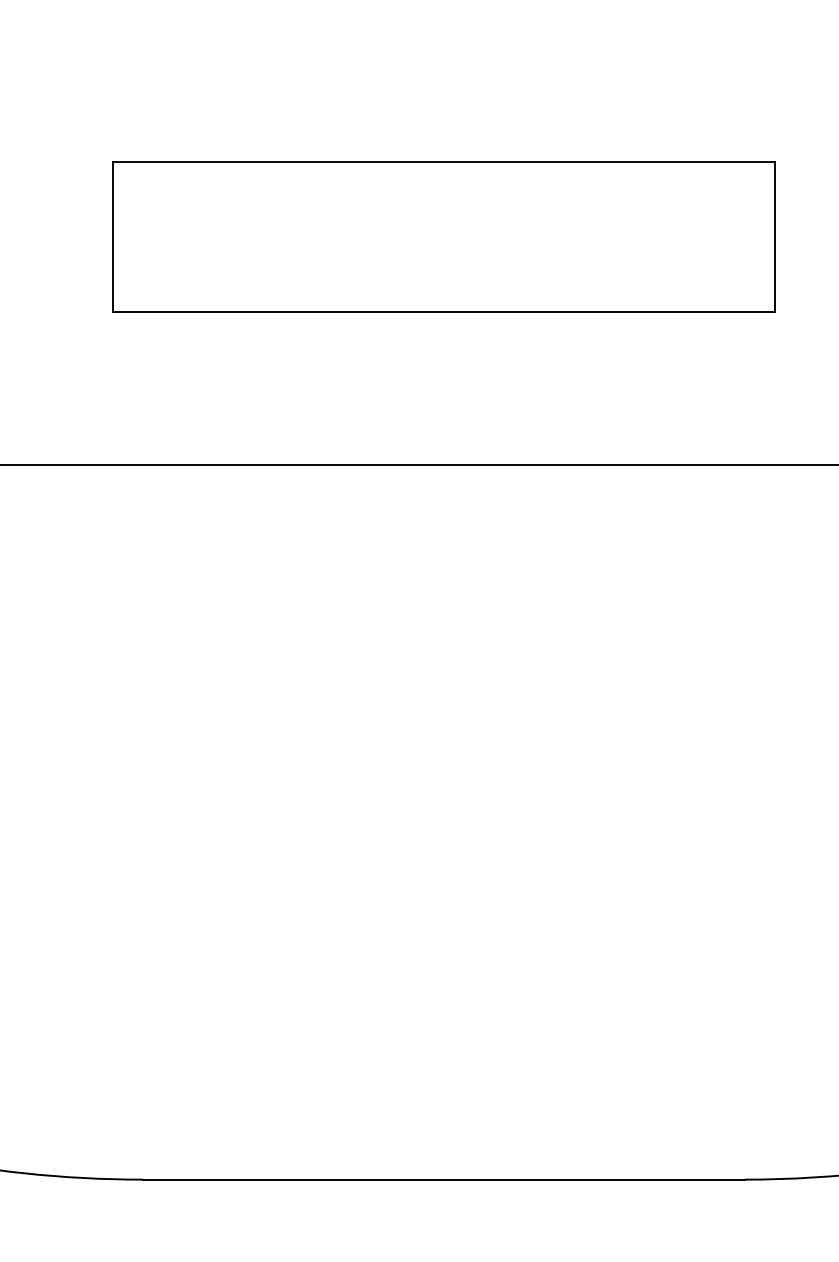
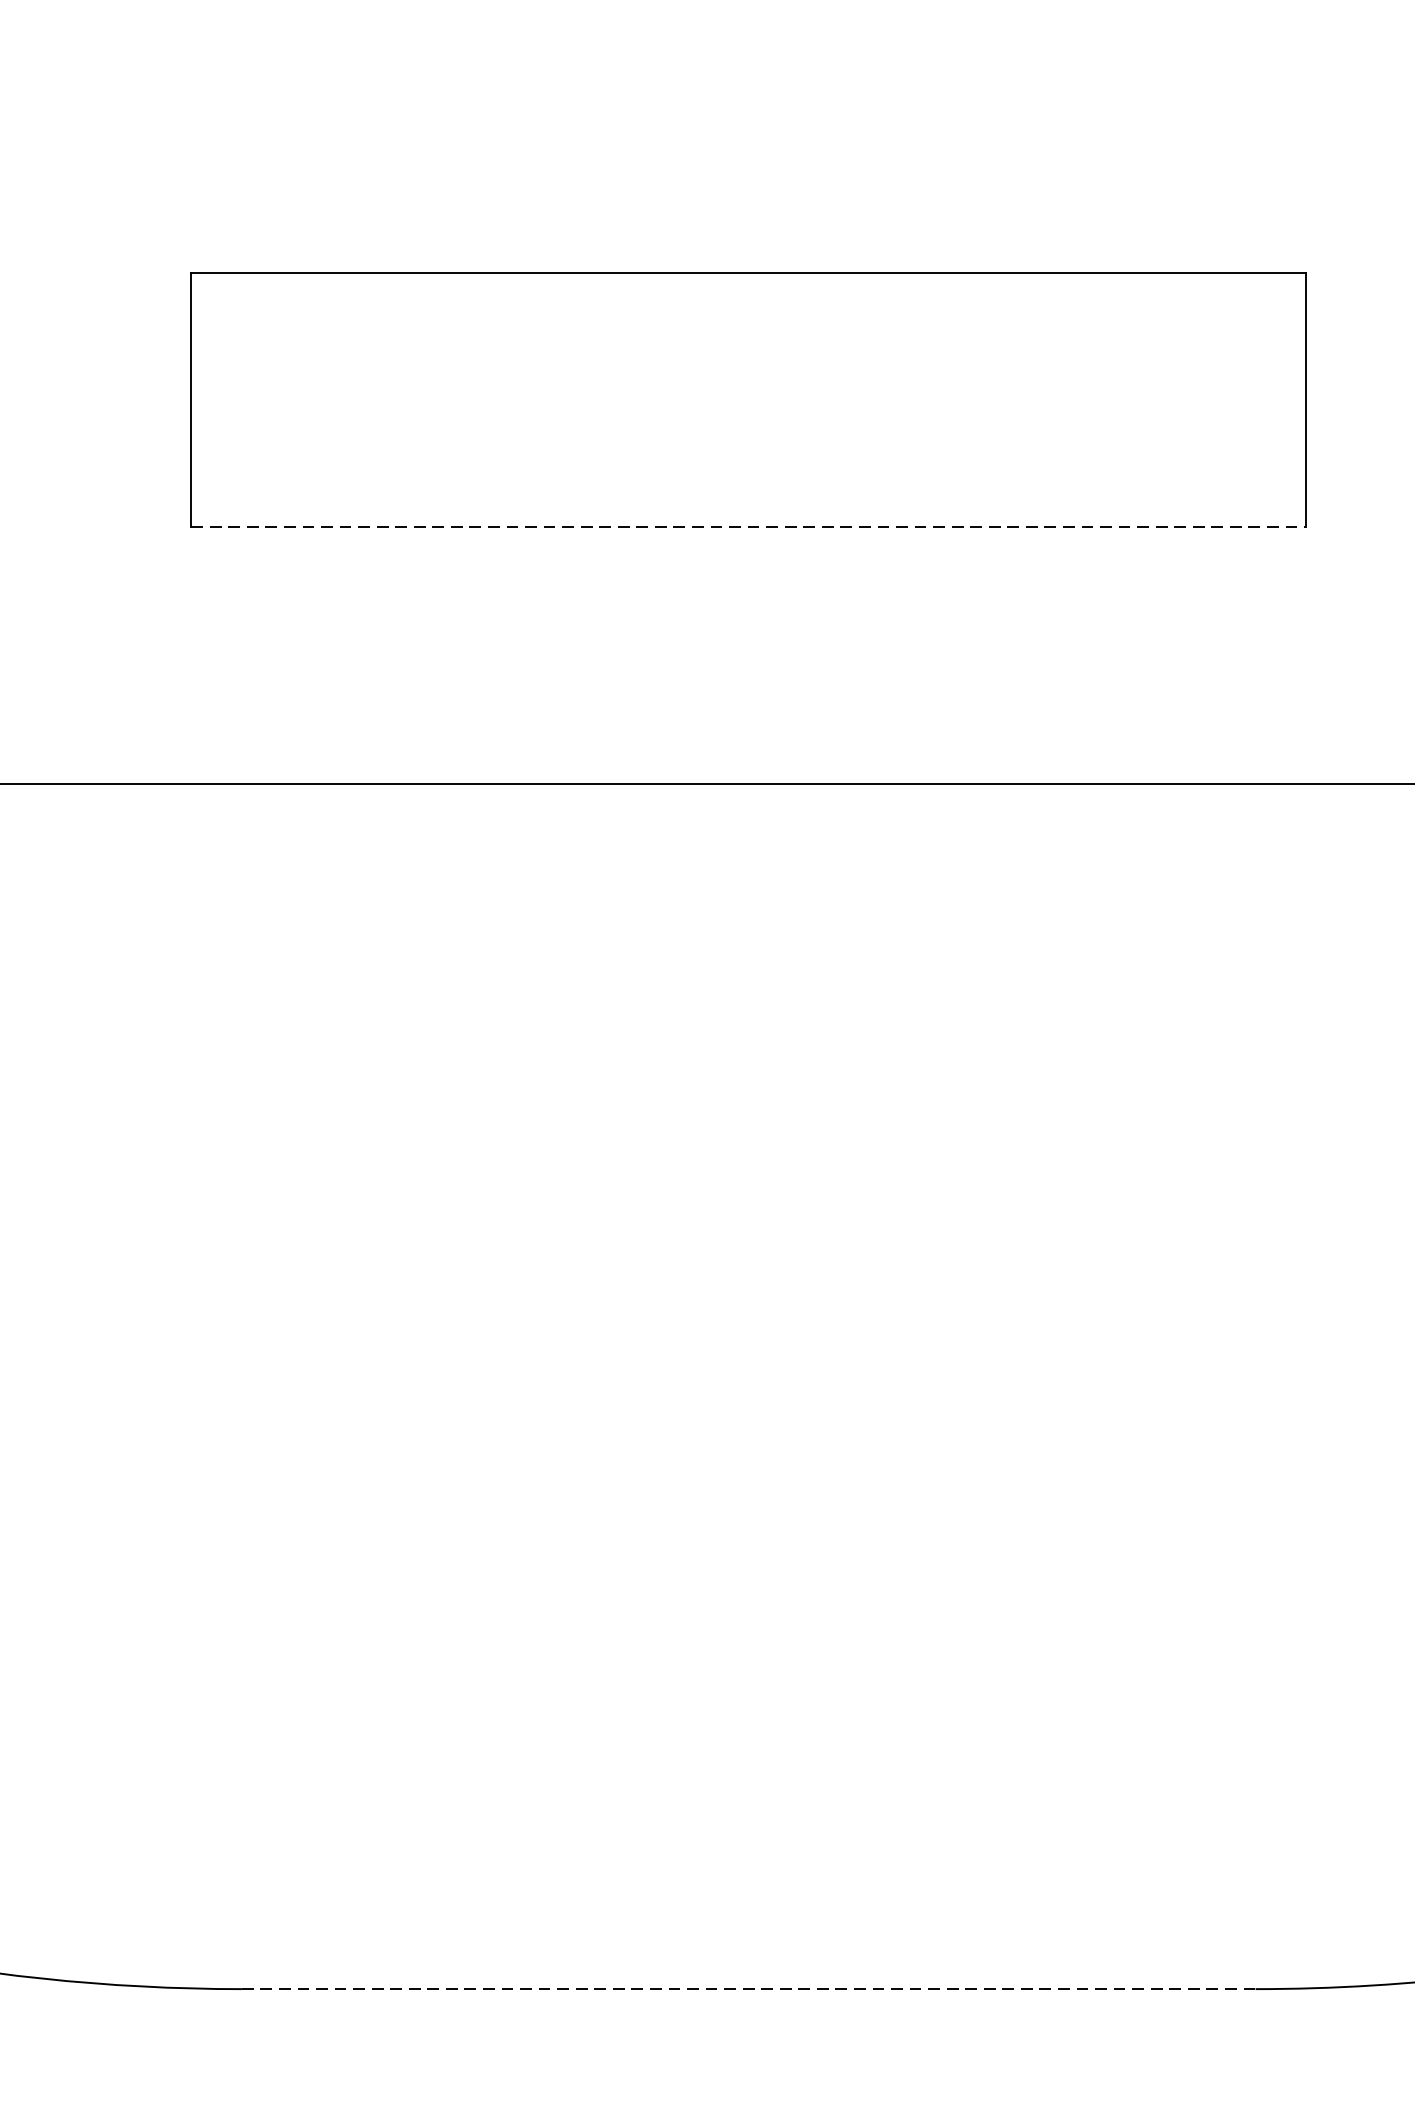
line: (443, 312) -> (747, 526), solid -> dashed
line: (443, 1179) -> (747, 1988), solid -> dashed

